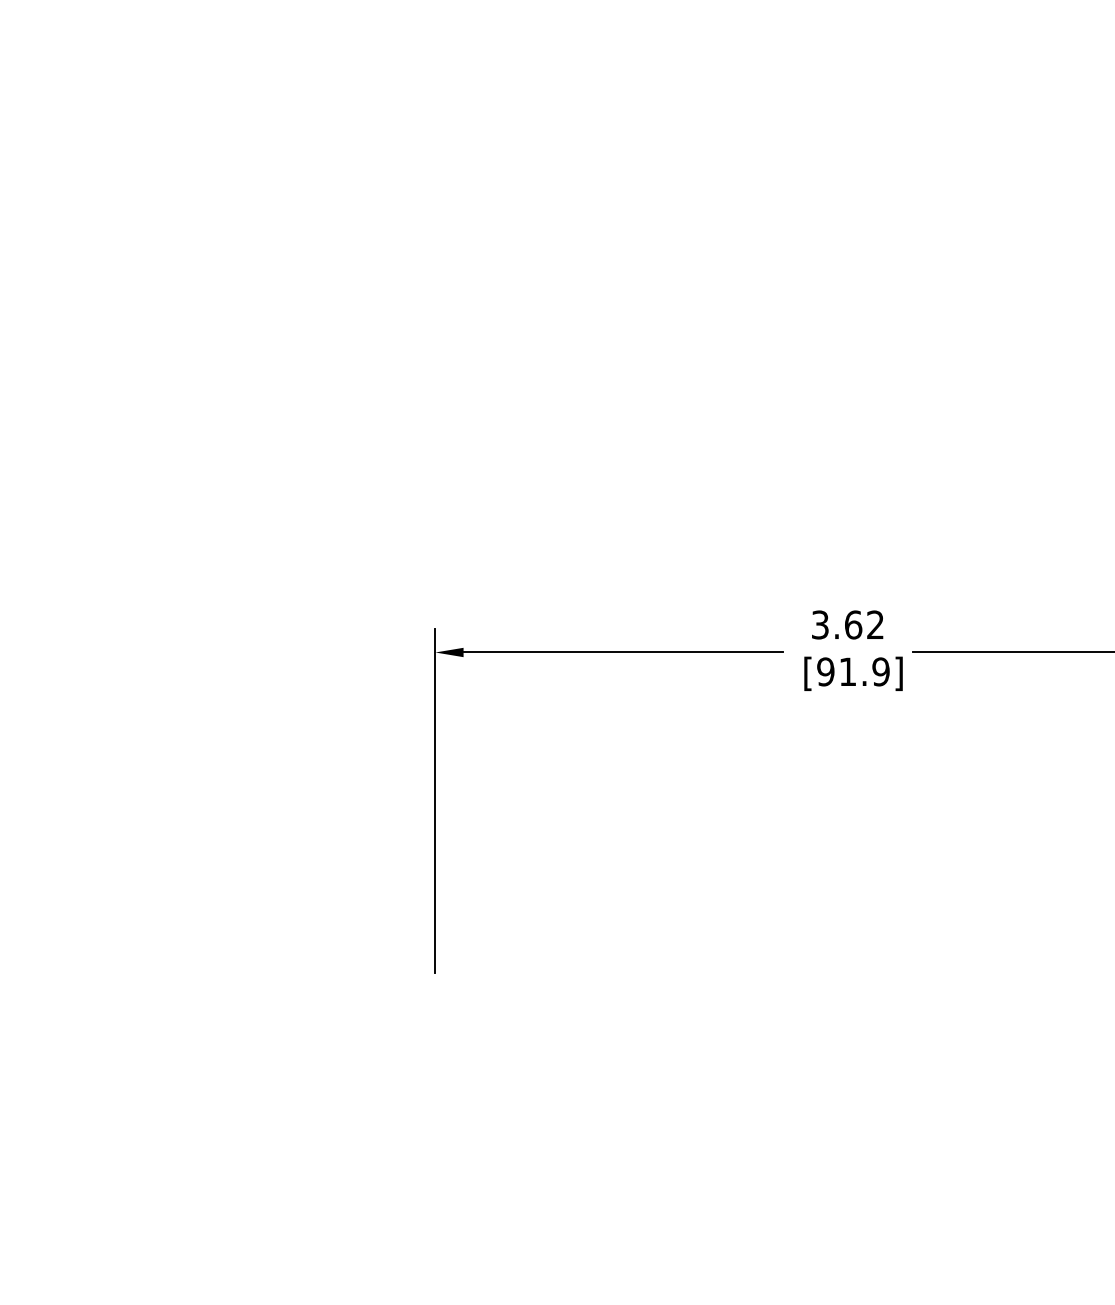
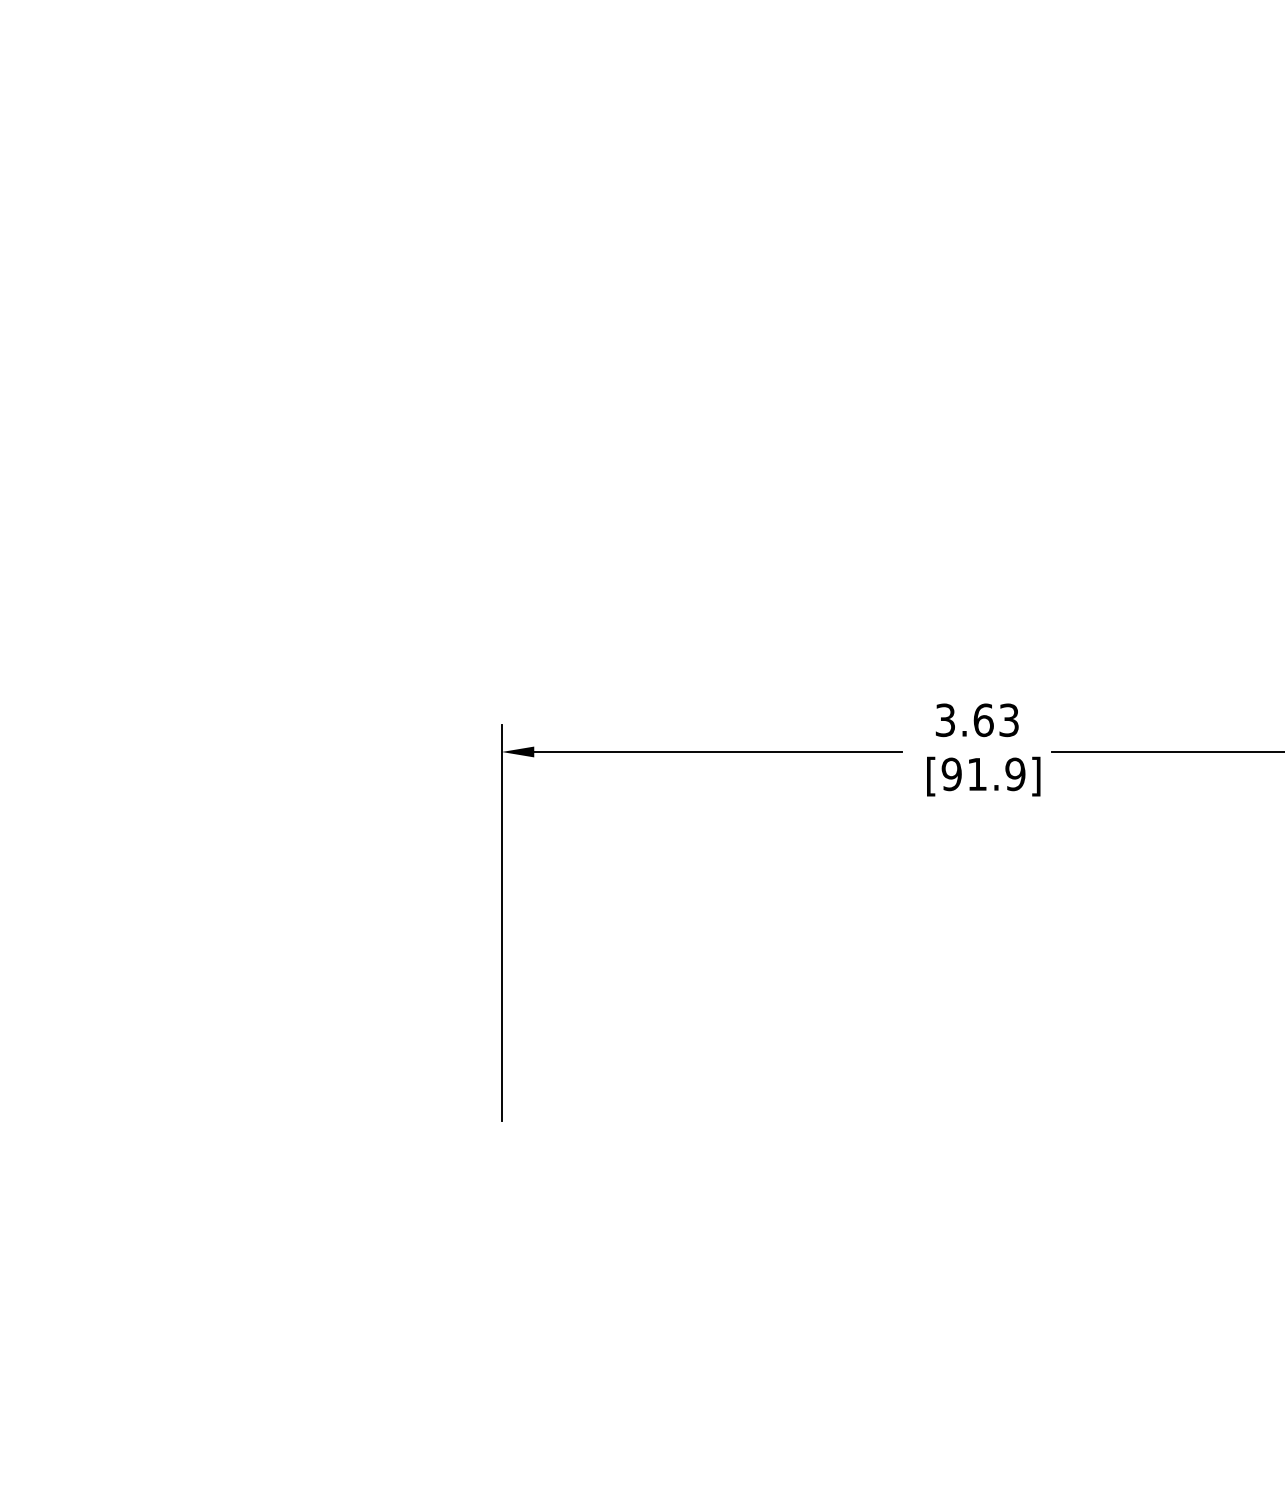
text: (875, 625) -> (1008, 720), 3.62 -> 3.63

